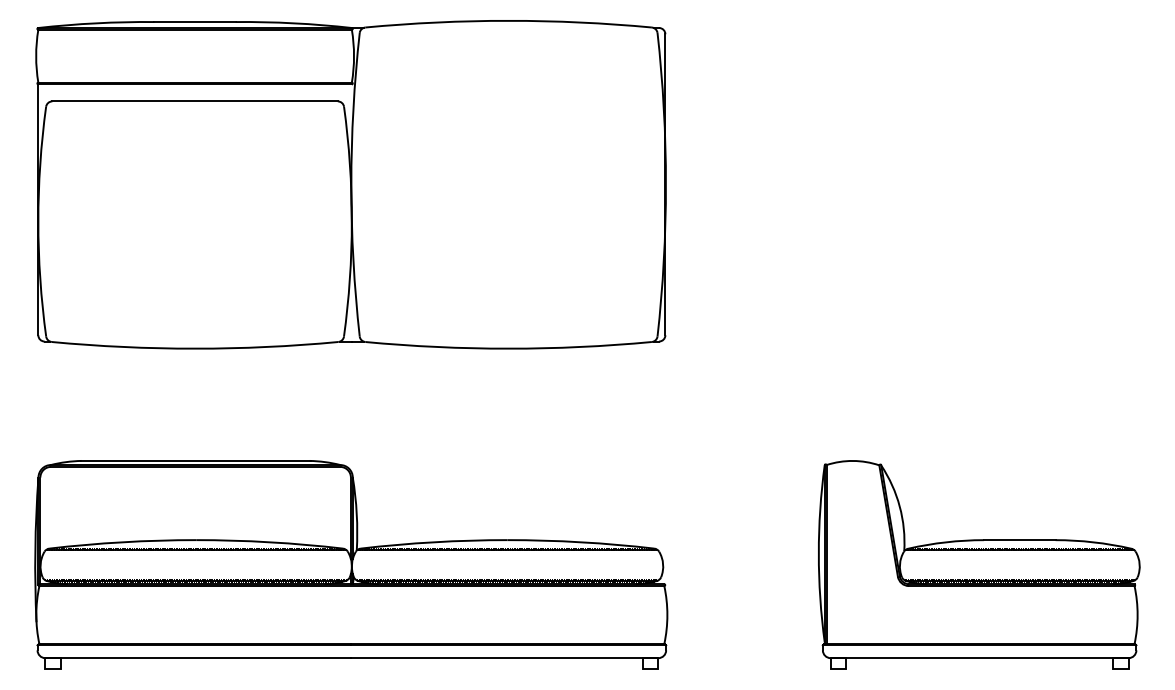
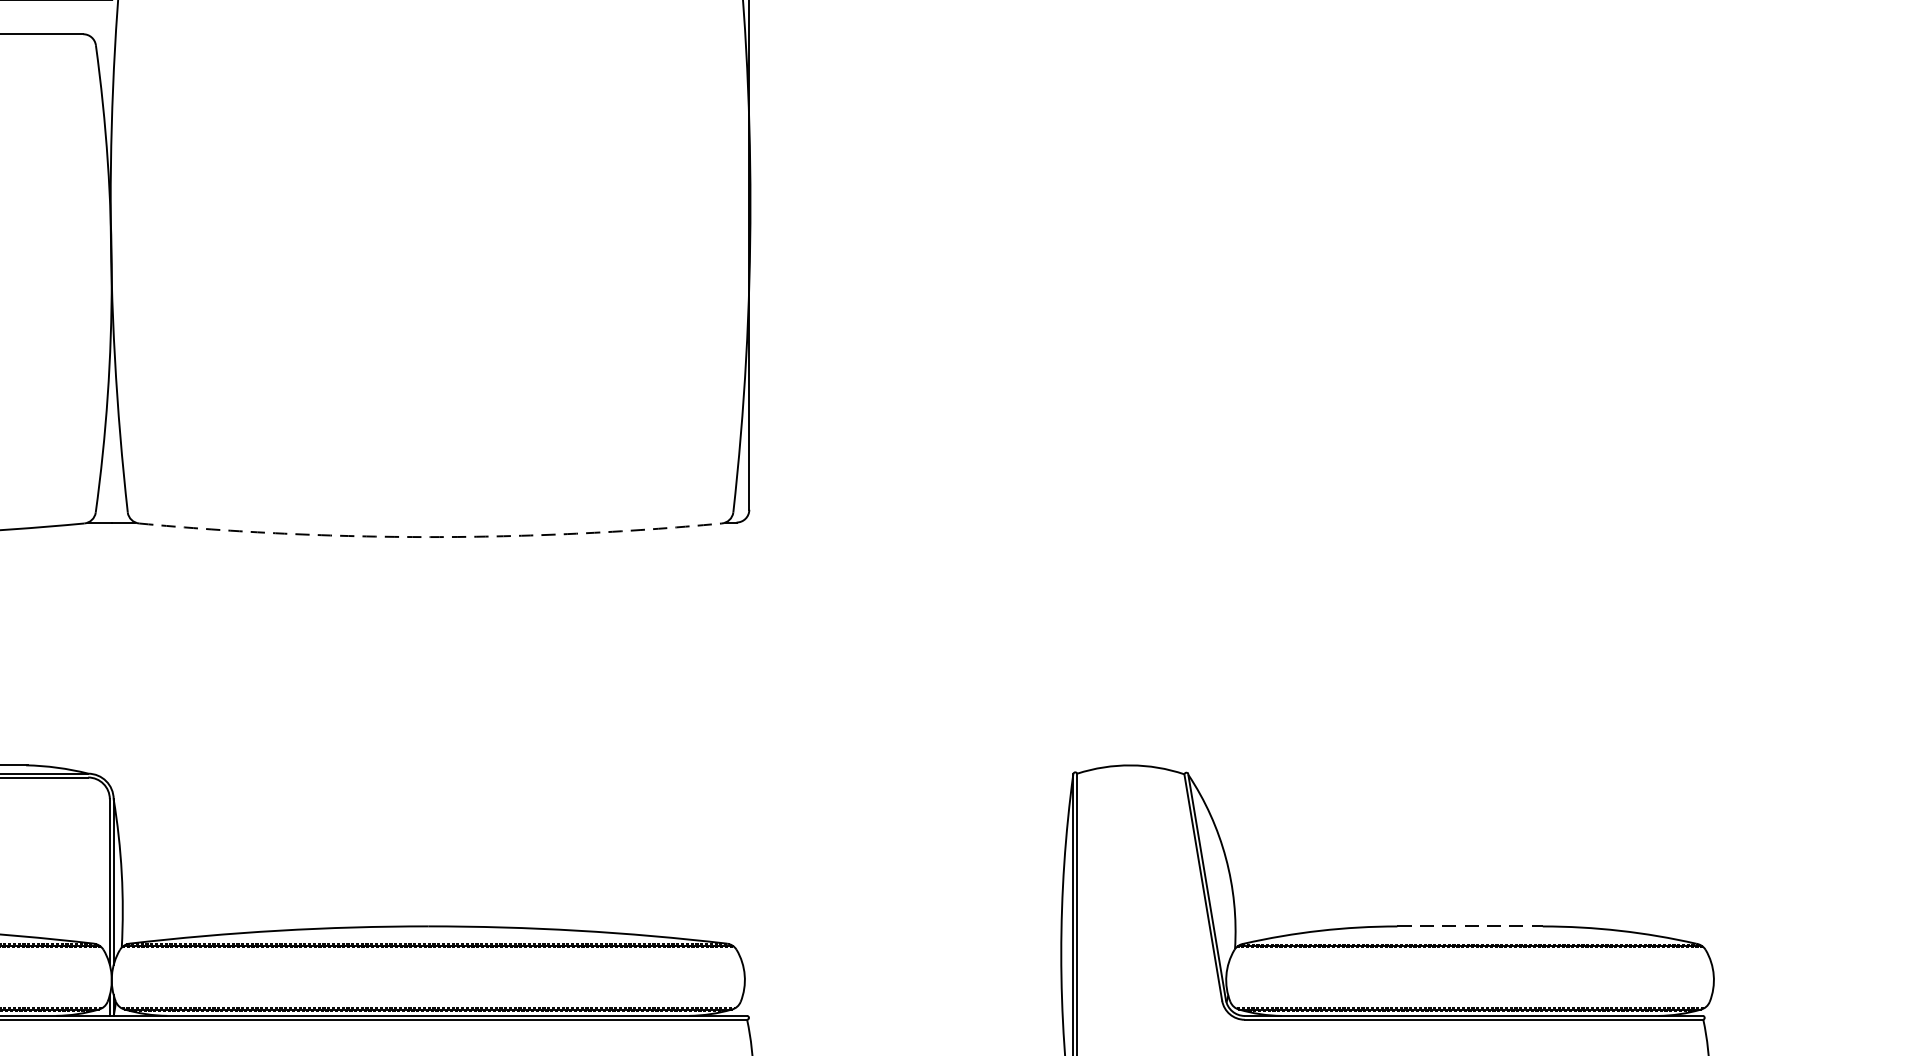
arc: (508, 348) -> (430, 536), solid -> dashed
line: (1019, 540) -> (1469, 927), solid -> dashed

